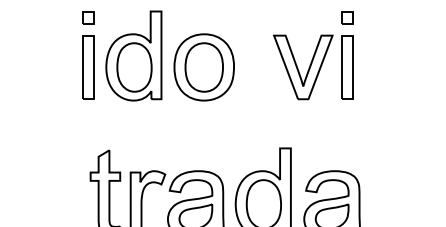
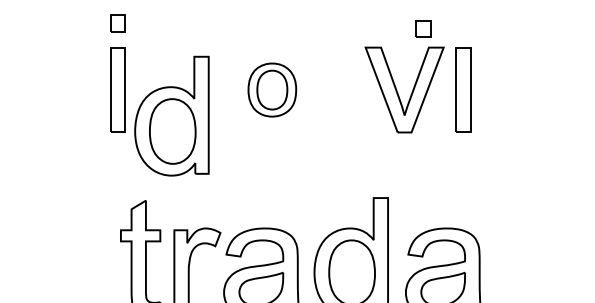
part: (347, 17) -> (423, 28), moved
part: (133, 55) -> (171, 115), moved
part: (203, 67) -> (271, 90), size x0.6

